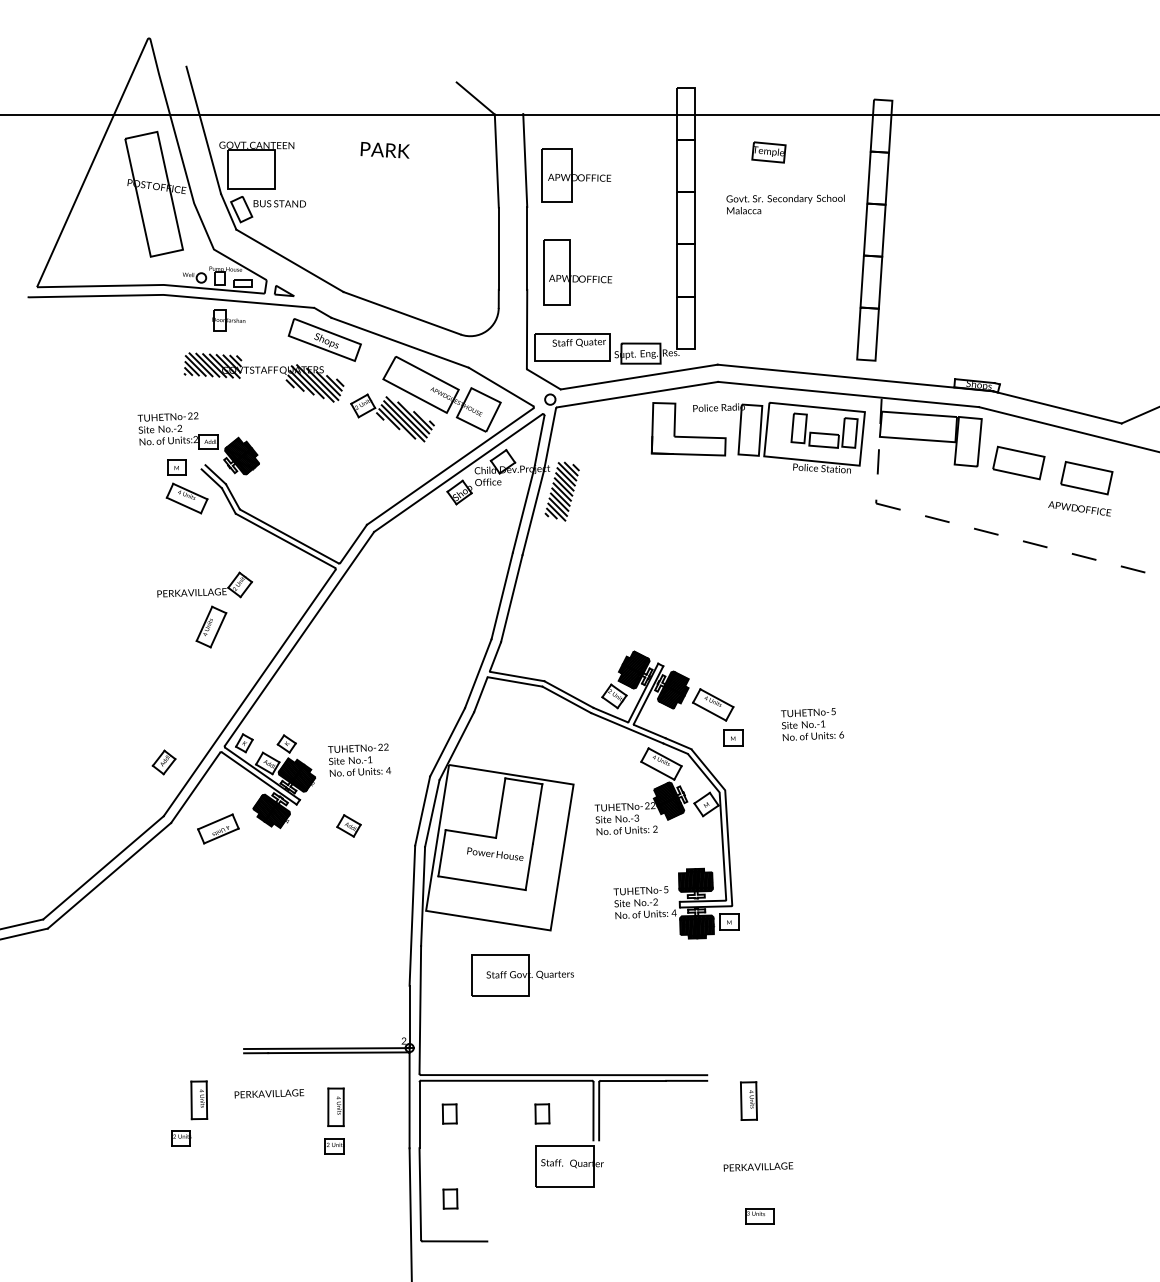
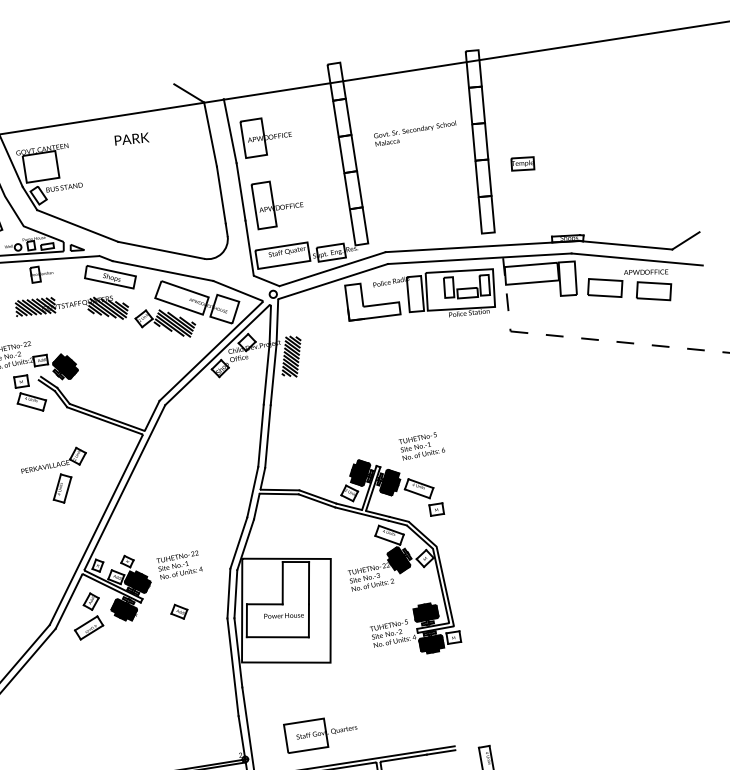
part: (768, 152) -> (522, 164), moved
text: (1079, 508) -> (645, 272), moved
text: (812, 724) -> (421, 446), moved
part: (163, 762) -> (90, 601), moved
part: (522, 975) -> (321, 733), moved

